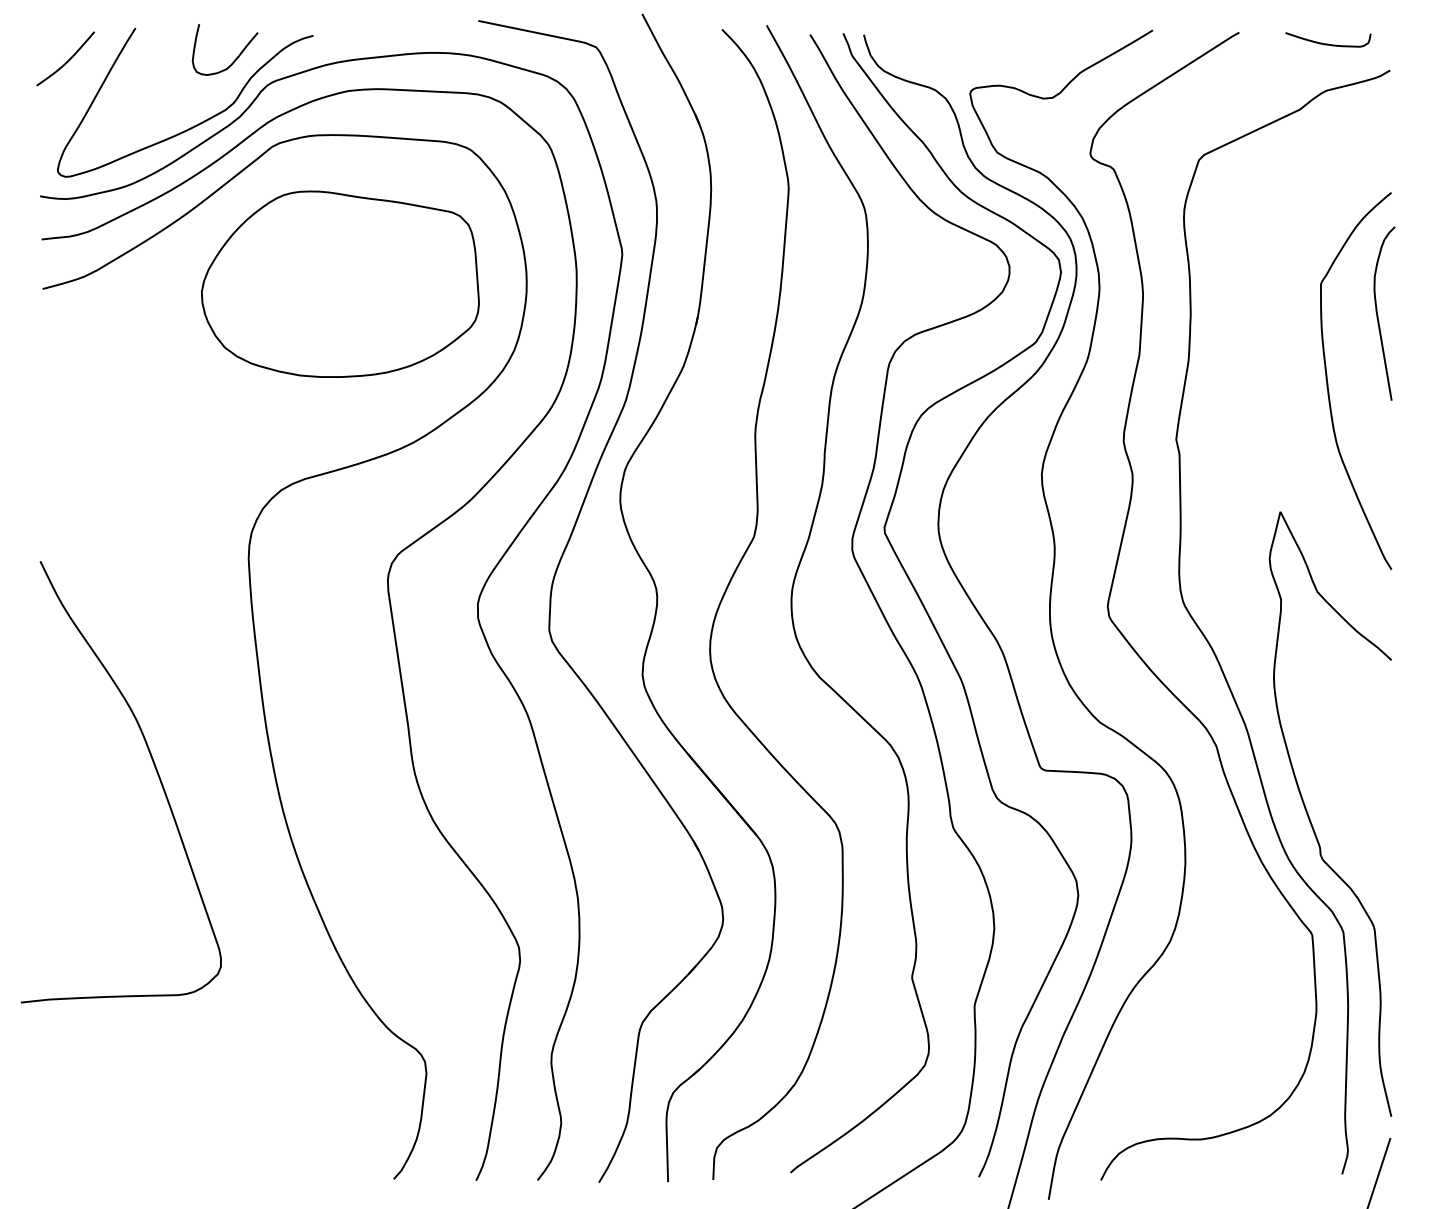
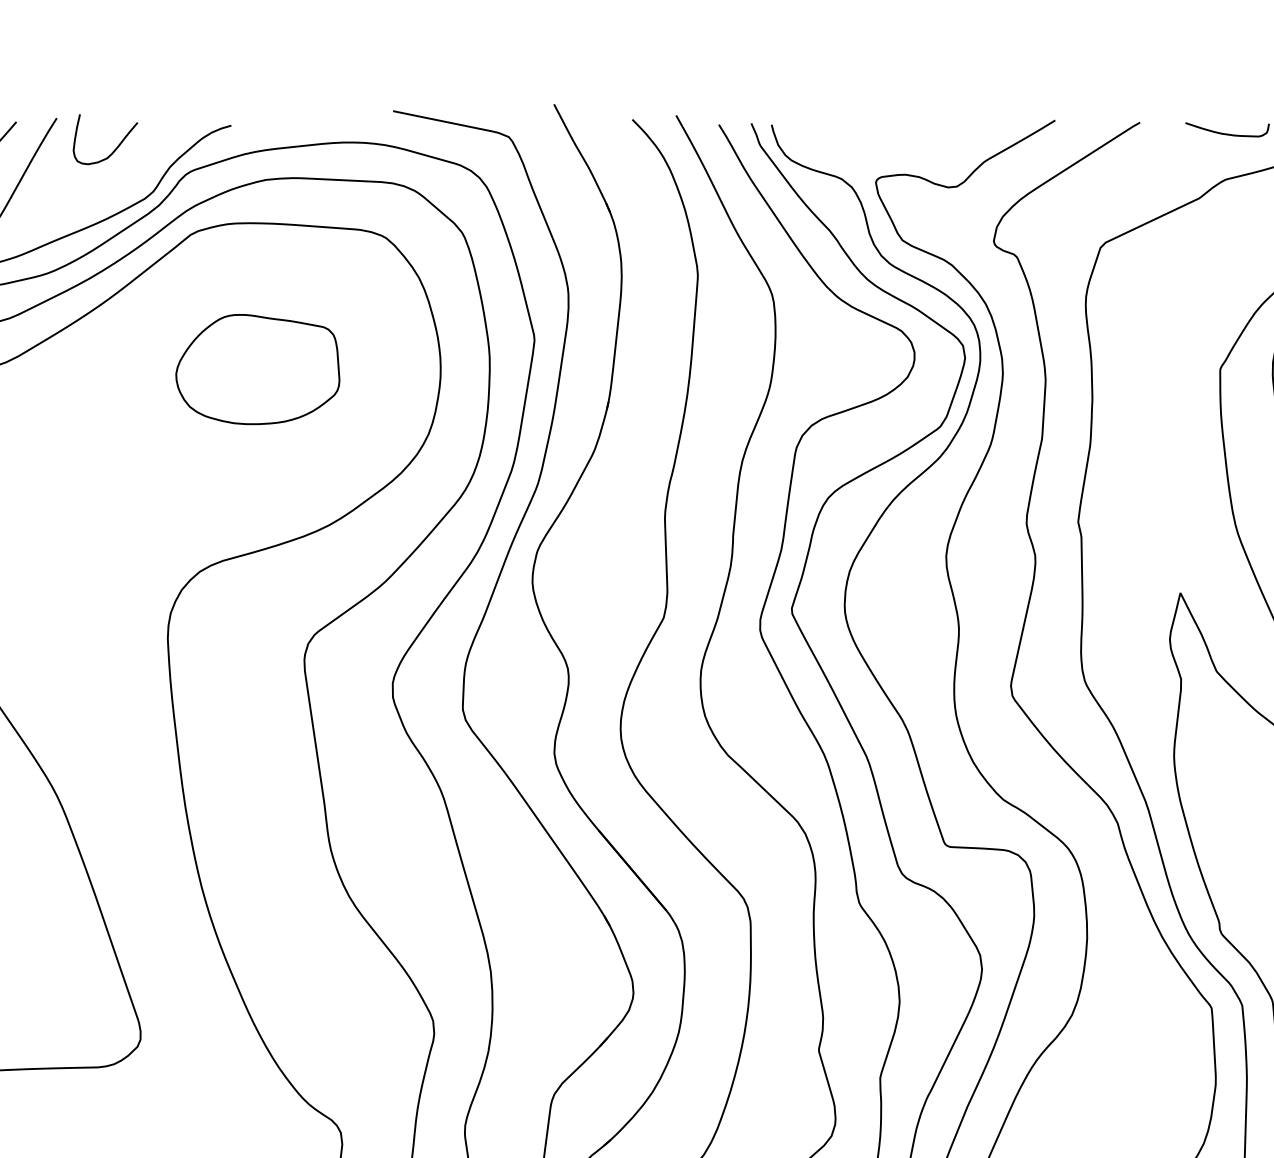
curve: (234, 59) -> (114, 149), moved
part: (340, 283) -> (257, 368), size x0.6

